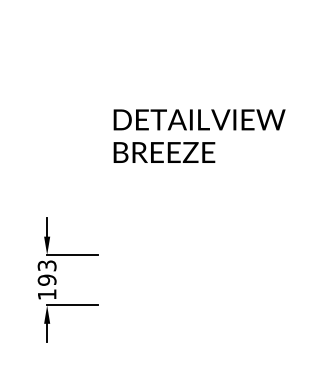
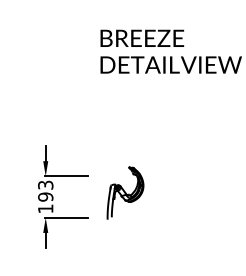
text: (164, 152) -> (142, 38), moved
part: (143, 275) -> (125, 193), added

